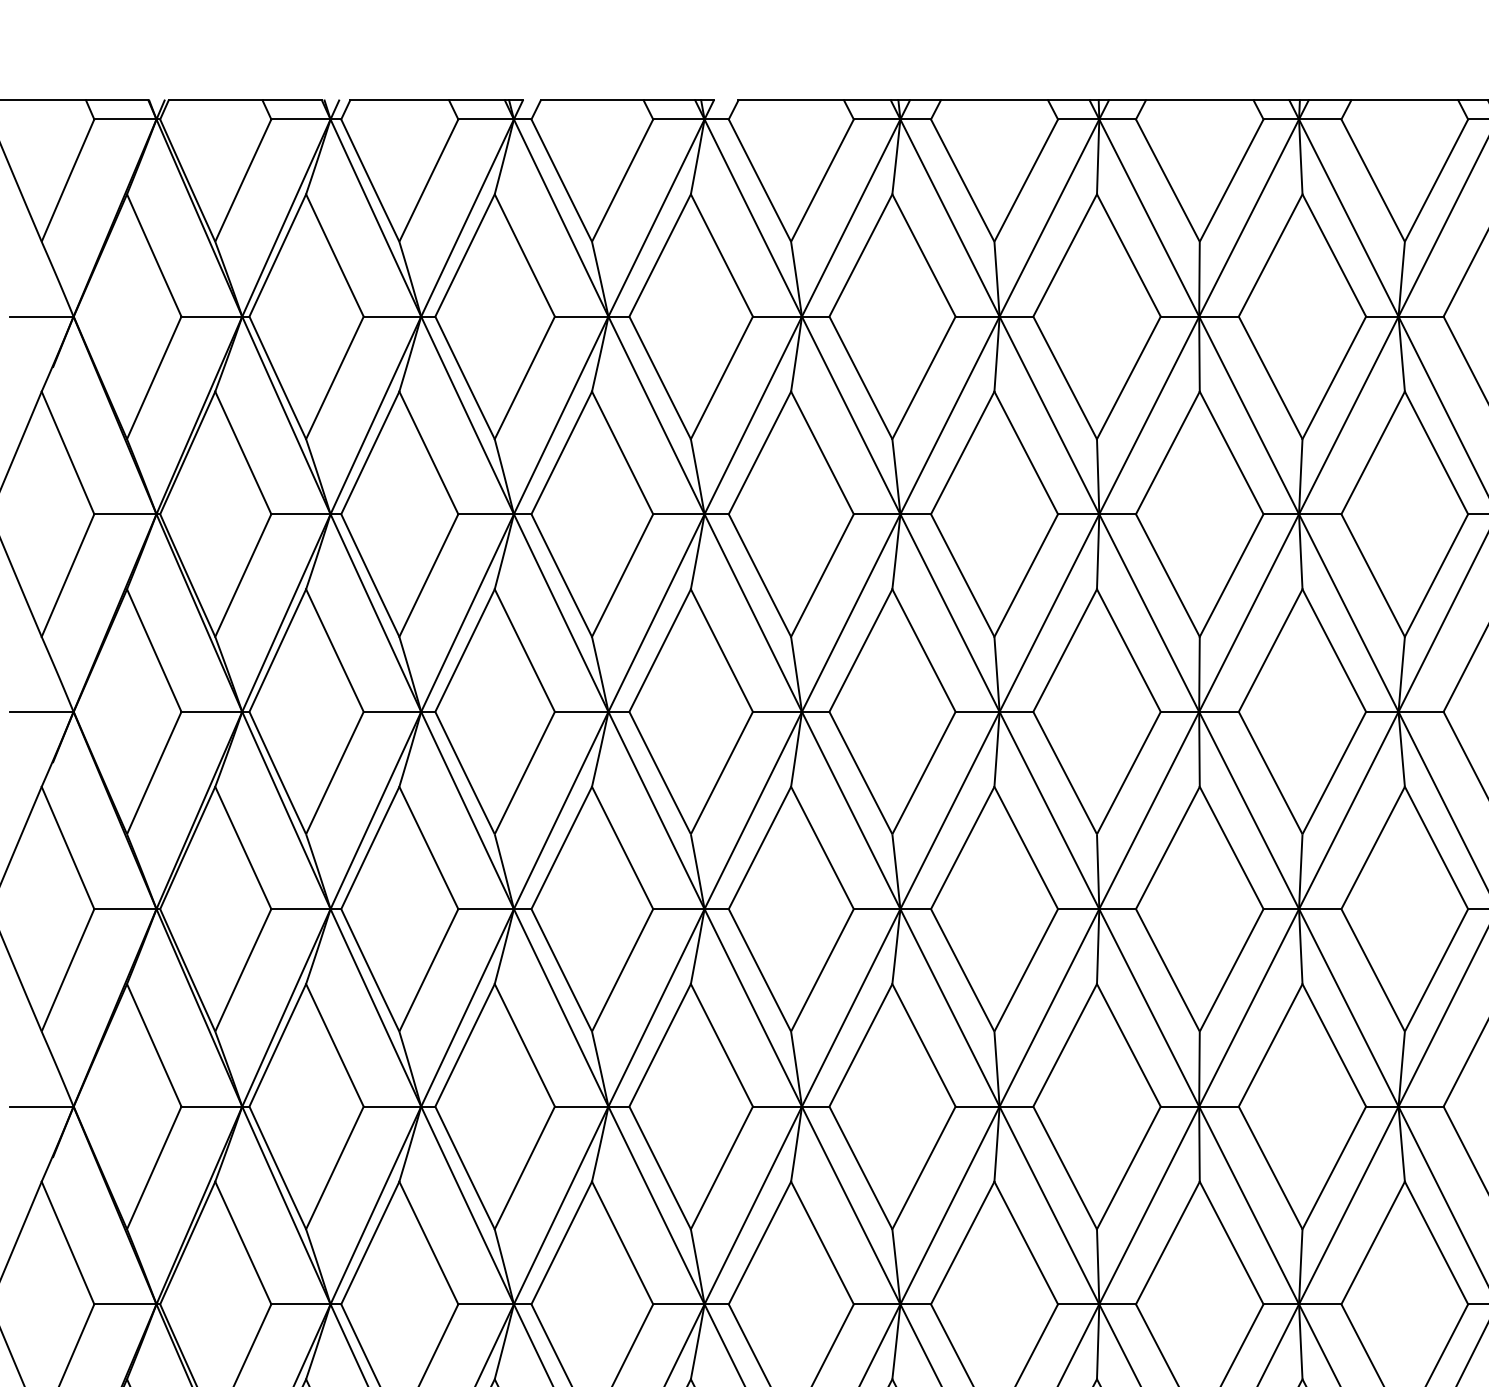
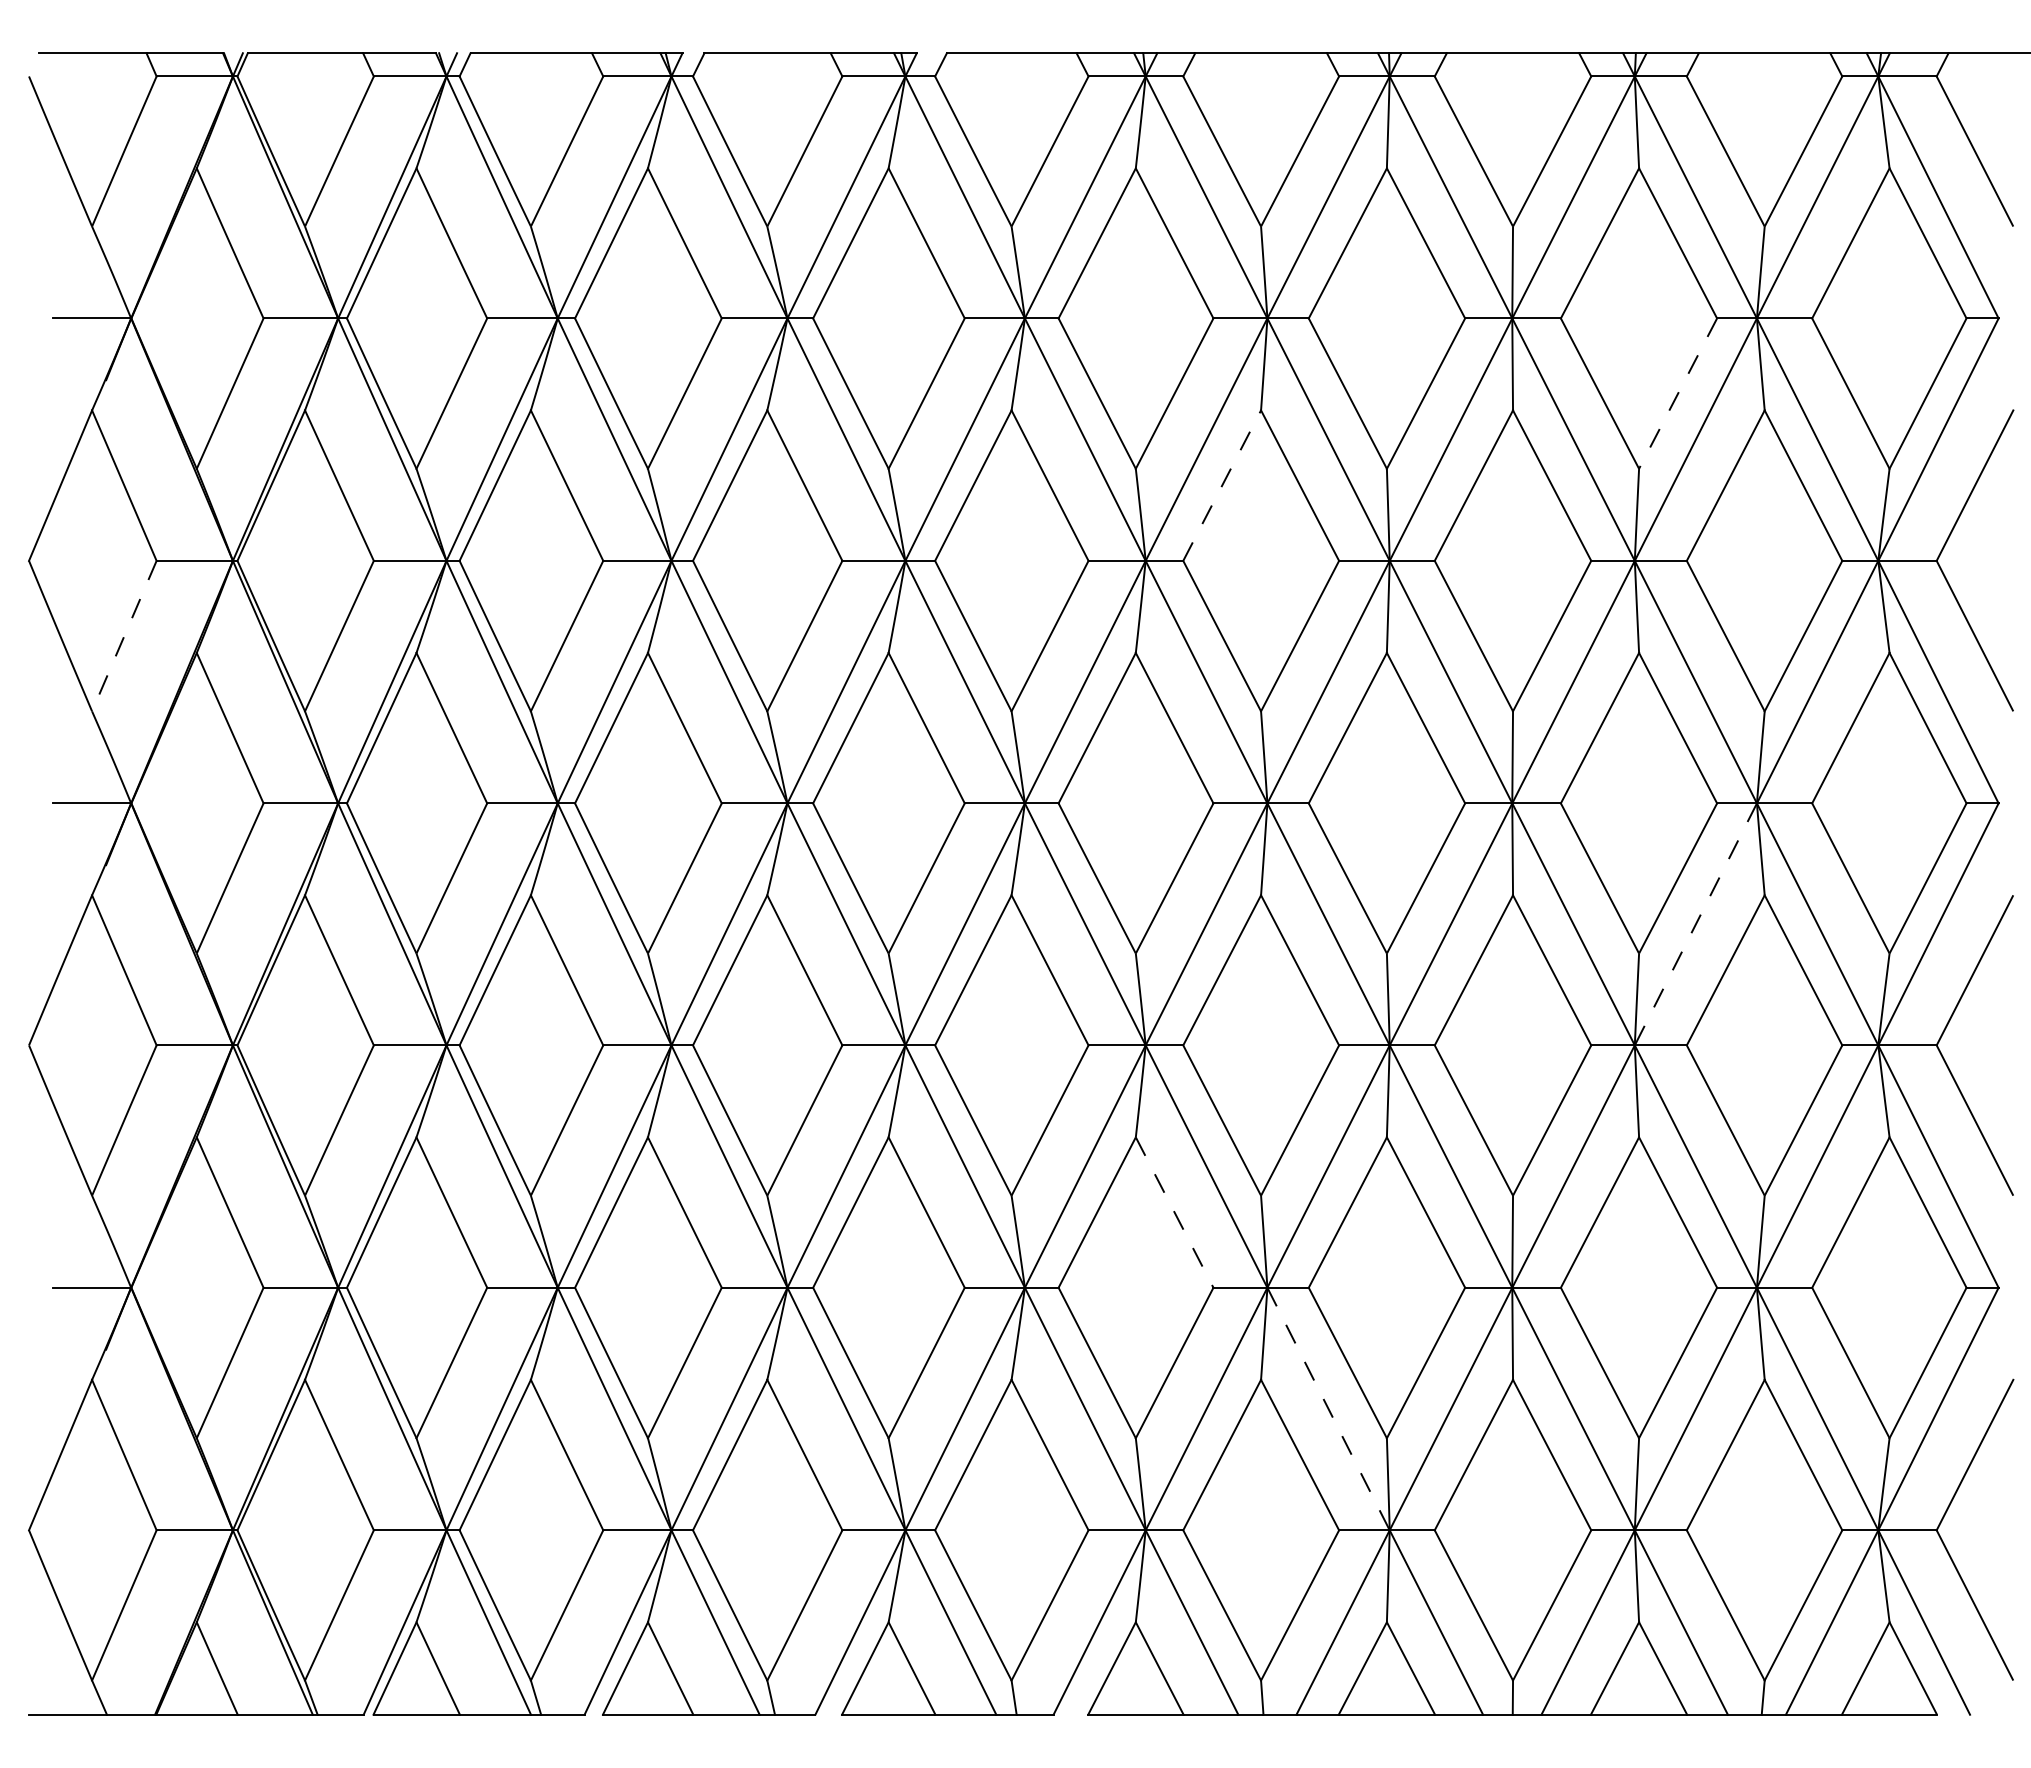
line: (1334, 377) -> (1678, 393), solid -> dashed
line: (963, 452) -> (1222, 485), solid -> dashed
line: (68, 575) -> (124, 636), solid -> dashed
line: (1348, 810) -> (1695, 924), solid -> dashed
line: (923, 1045) -> (1174, 1212), solid -> dashed
line: (1049, 1205) -> (1328, 1409), solid -> dashed

